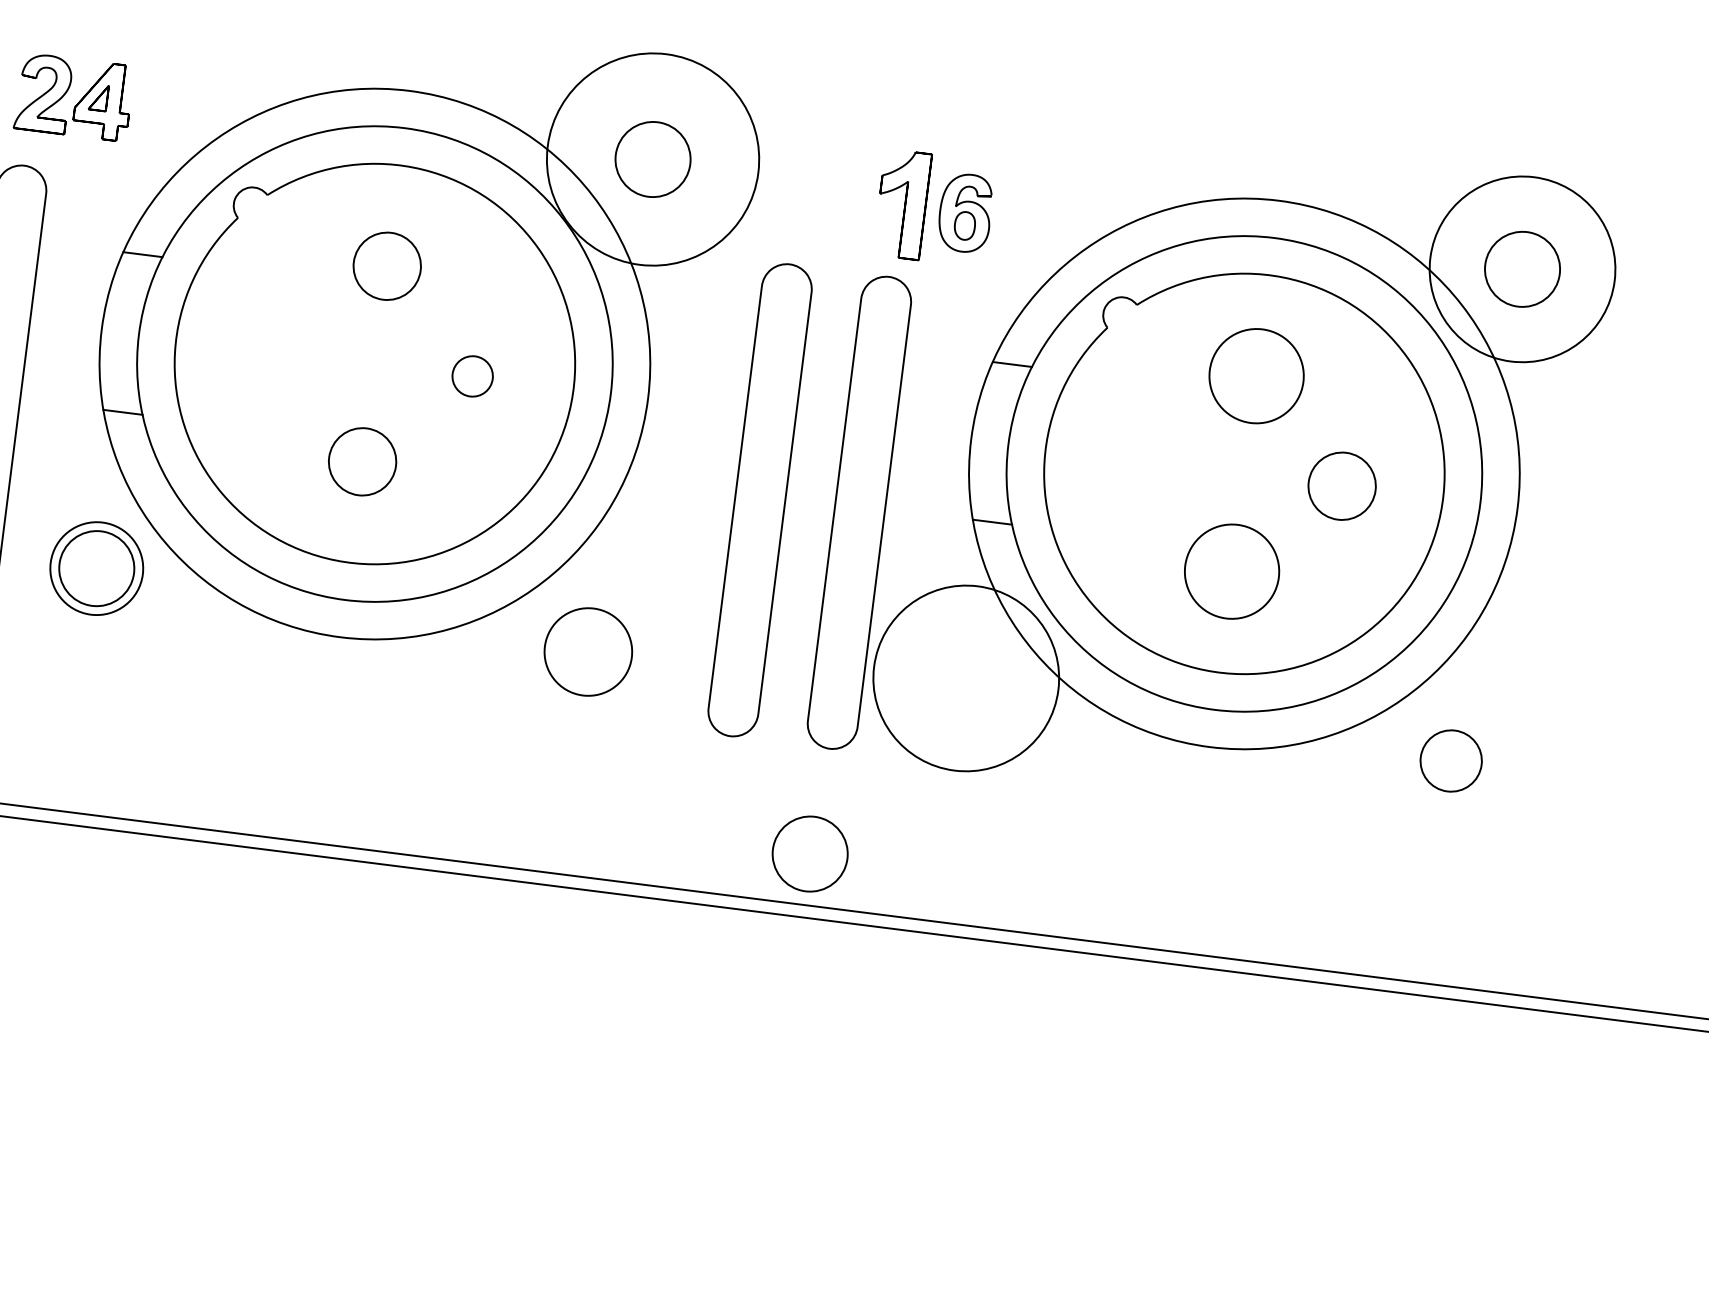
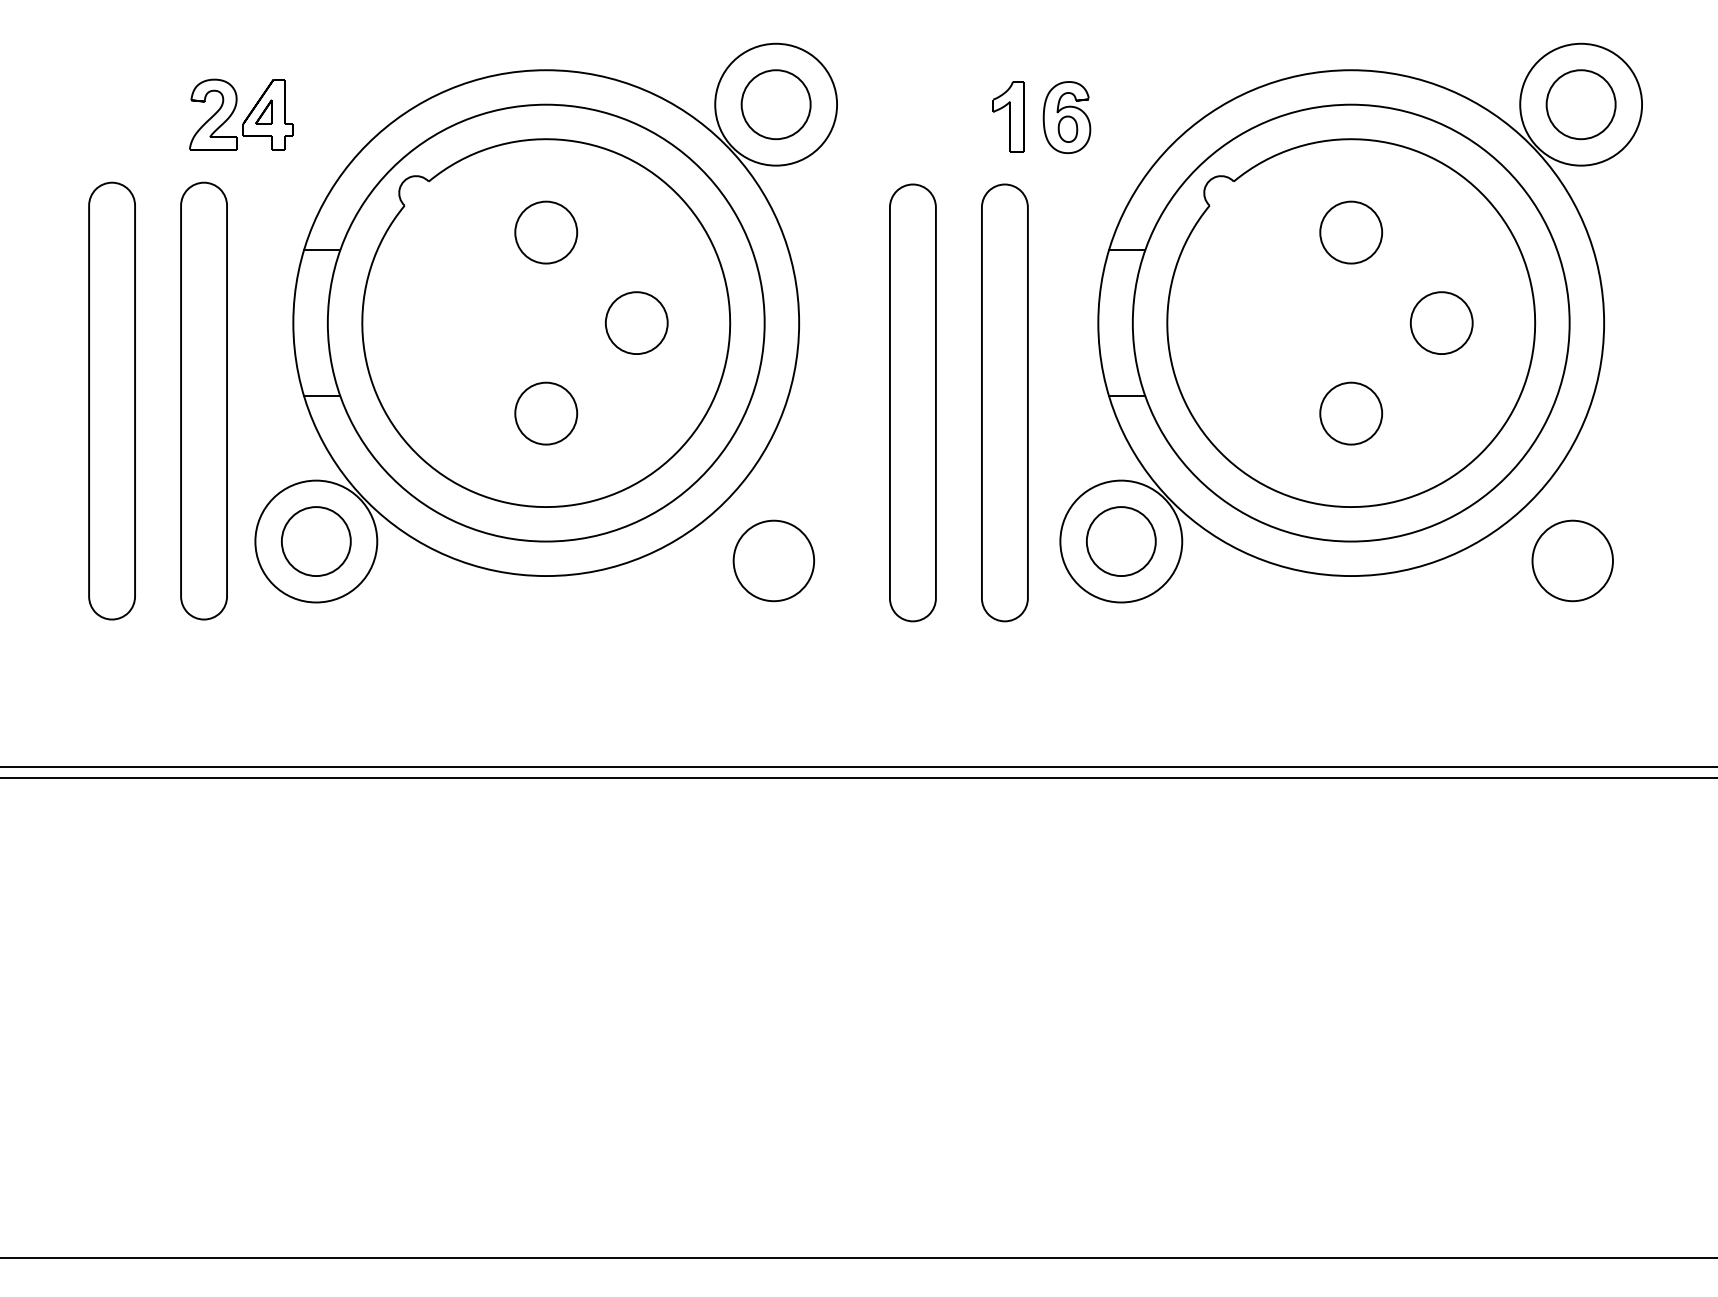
circle: (653, 159) -> (776, 104), size x0.62
part: (902, 203) -> (1008, 116), size x0.71
circle: (1522, 269) -> (1581, 104), size x0.71
circle: (472, 376) -> (636, 323), size x1.67
circle: (1257, 376) -> (1351, 232), size x0.71
circle: (96, 568) -> (316, 541), size x1.43
circle: (1232, 571) -> (1351, 413), size x0.71
circle: (966, 678) -> (1121, 541), size x0.71
circle: (1451, 760) -> (1572, 560), size x1.43
circle: (810, 854) -> (1121, 541), moved

